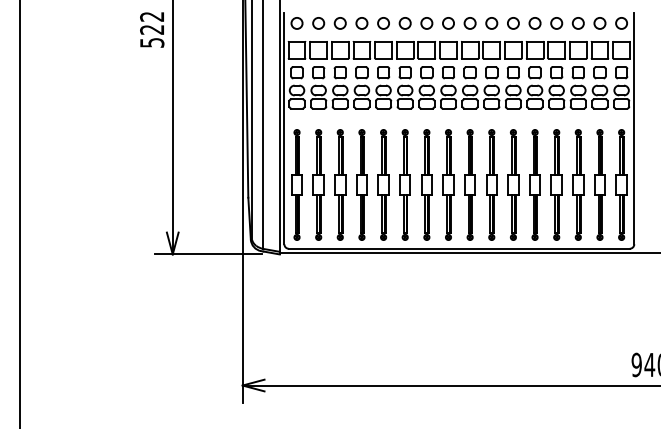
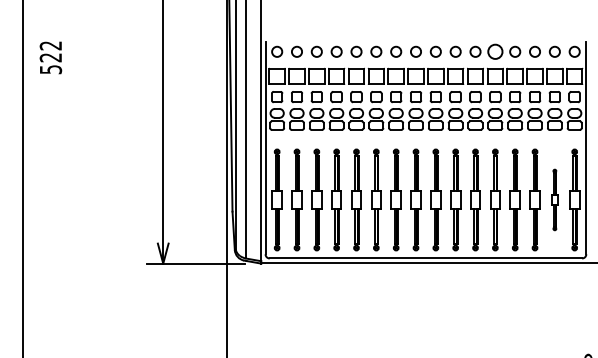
circle: (534, 23) -> (494, 51), size x1.4
text: (152, 29) -> (51, 57), moved
part: (599, 184) -> (554, 199), size x0.6

